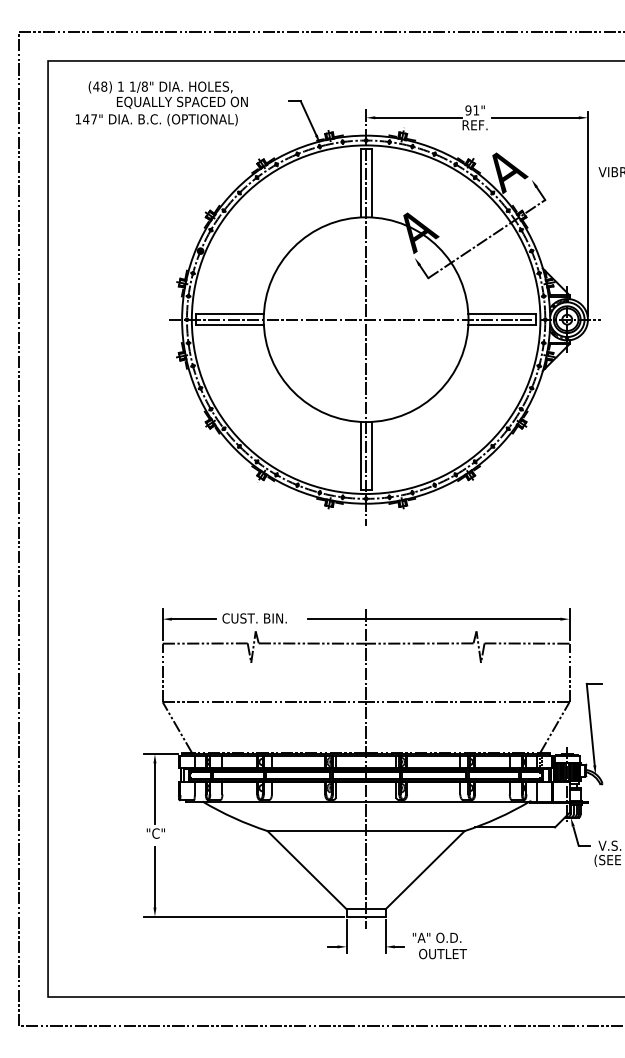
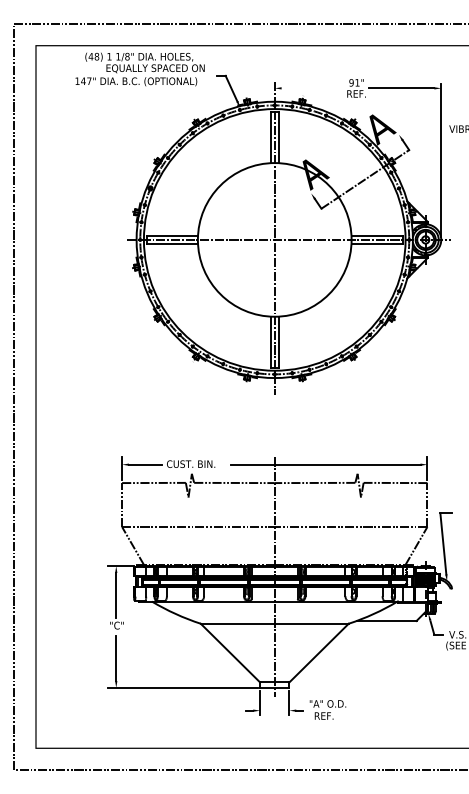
text: (161, 103) -> (139, 69), moved
line: (418, 117) -> (314, 88), removed
text: (442, 953) -> (332, 715), OUTLET -> REF.

